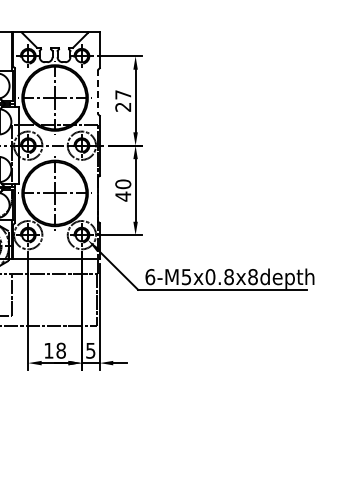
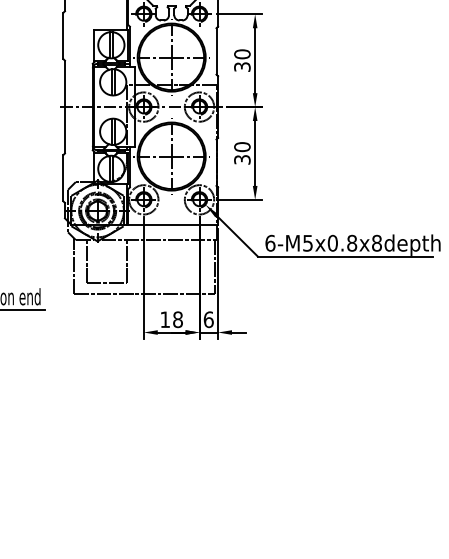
line: (98, 92) -> (216, 51), dashed -> solid
text: (123, 100) -> (242, 60), 27 -> 30
text: (123, 196) -> (242, 159), 40 -> 30
text: (90, 350) -> (208, 319), 5 -> 6

